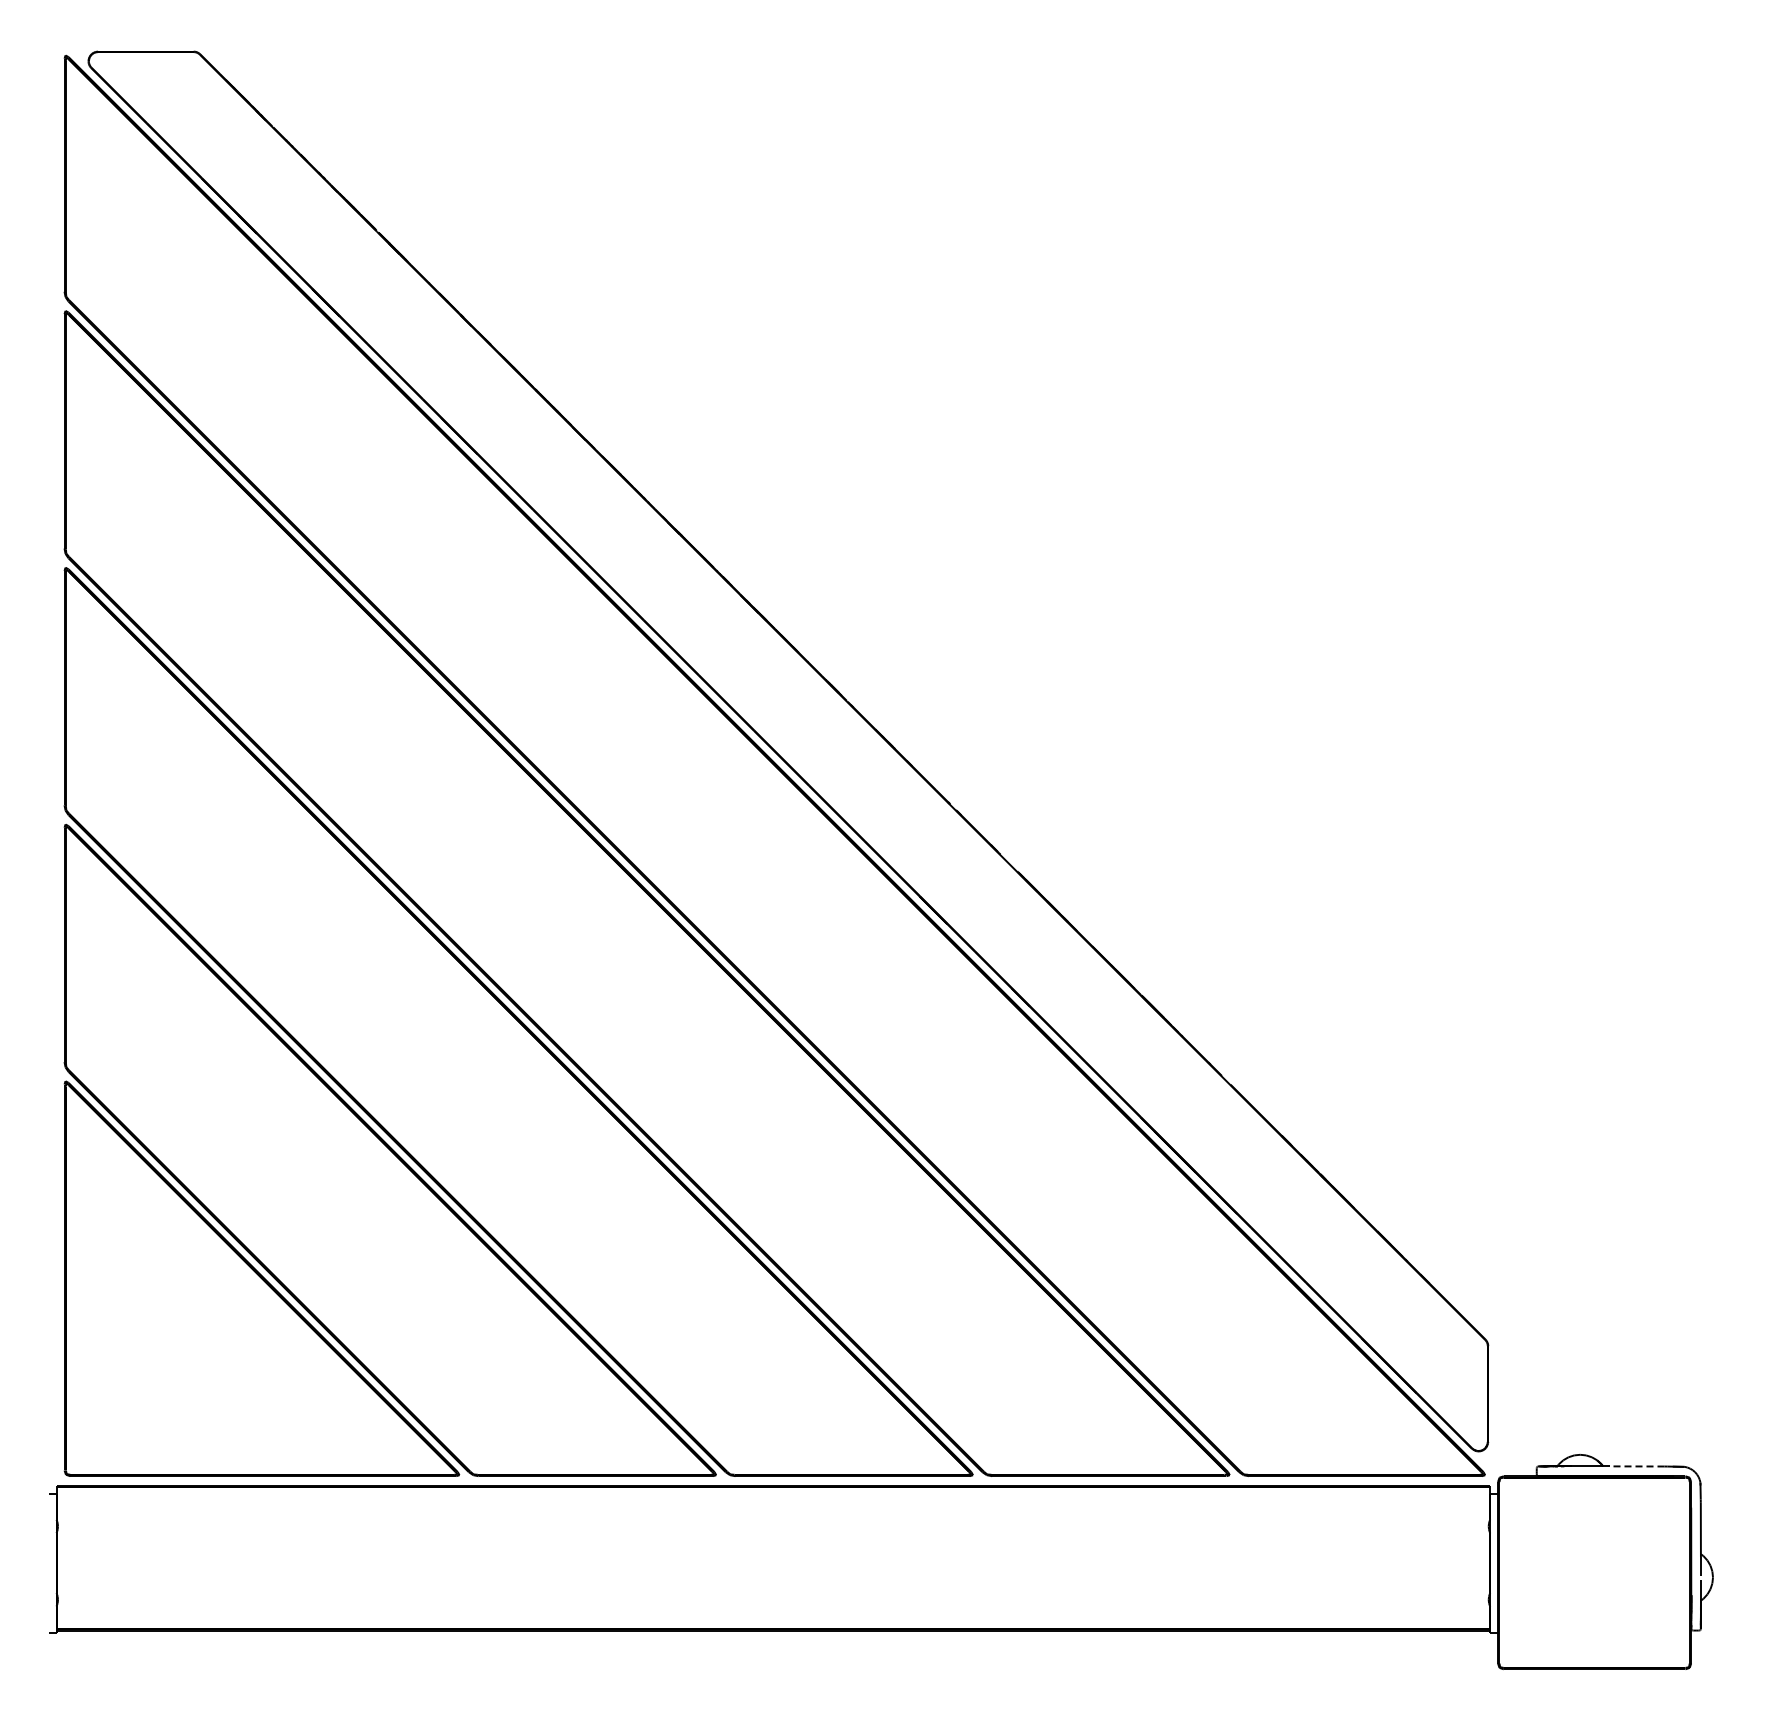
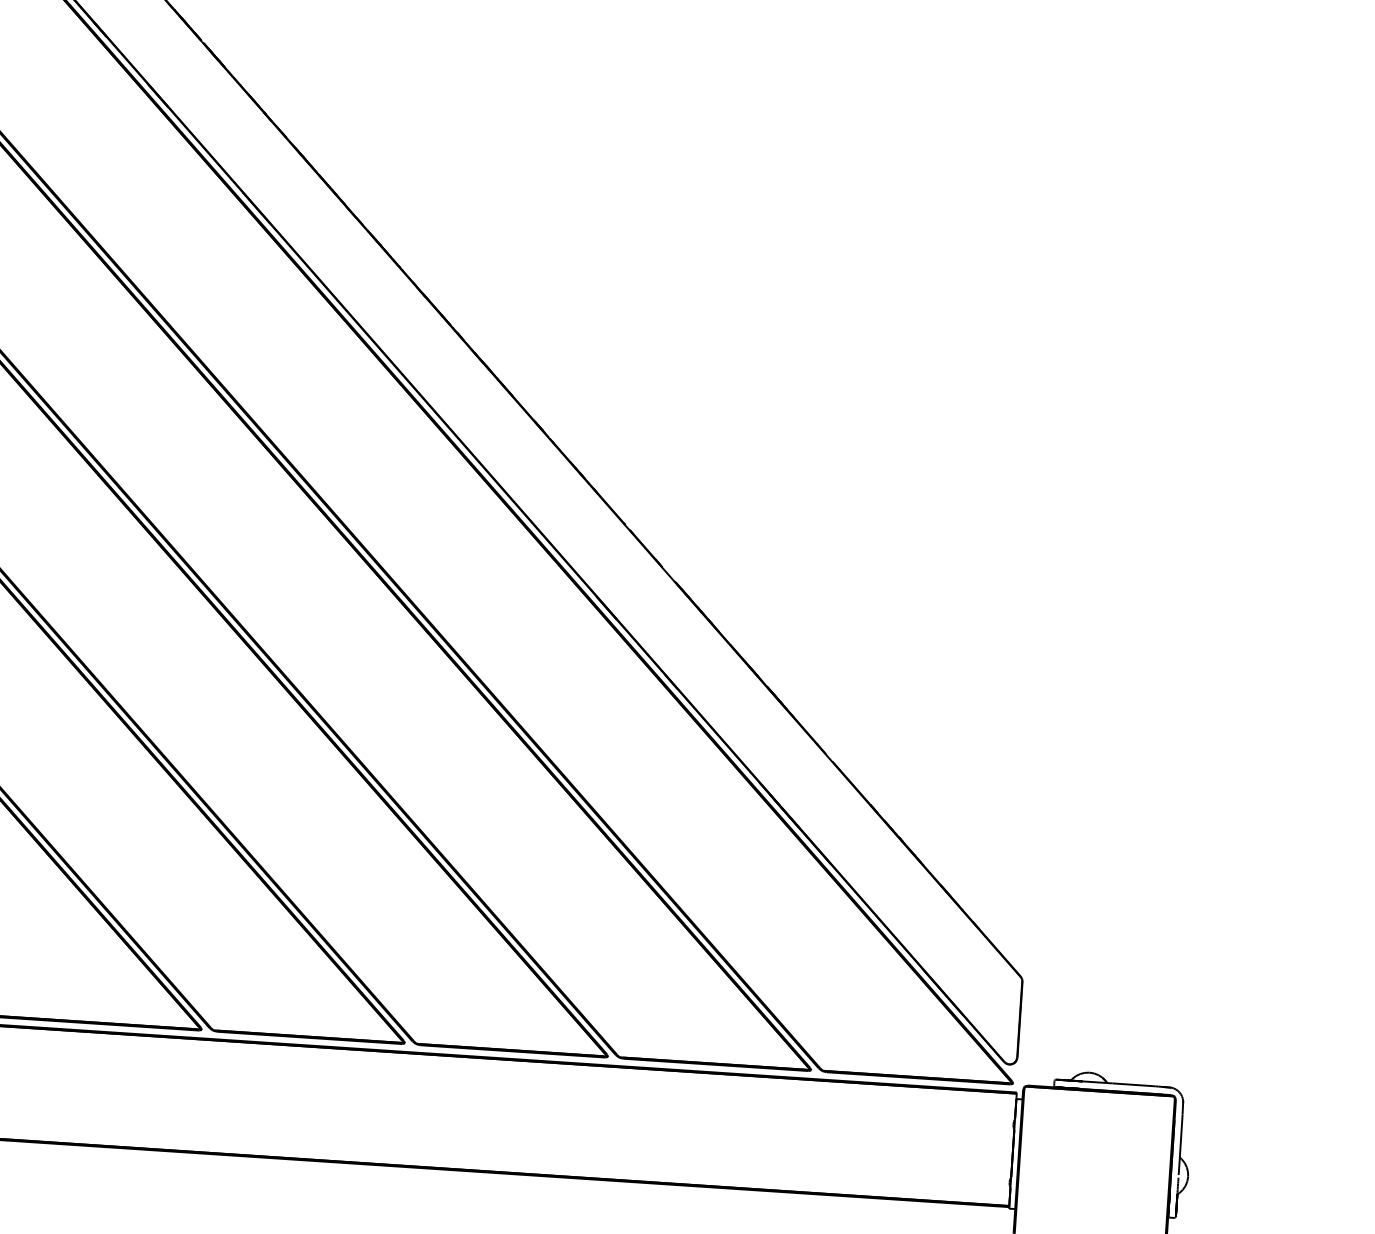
line: (1636, 1466) -> (1133, 1084), dashed -> solid

